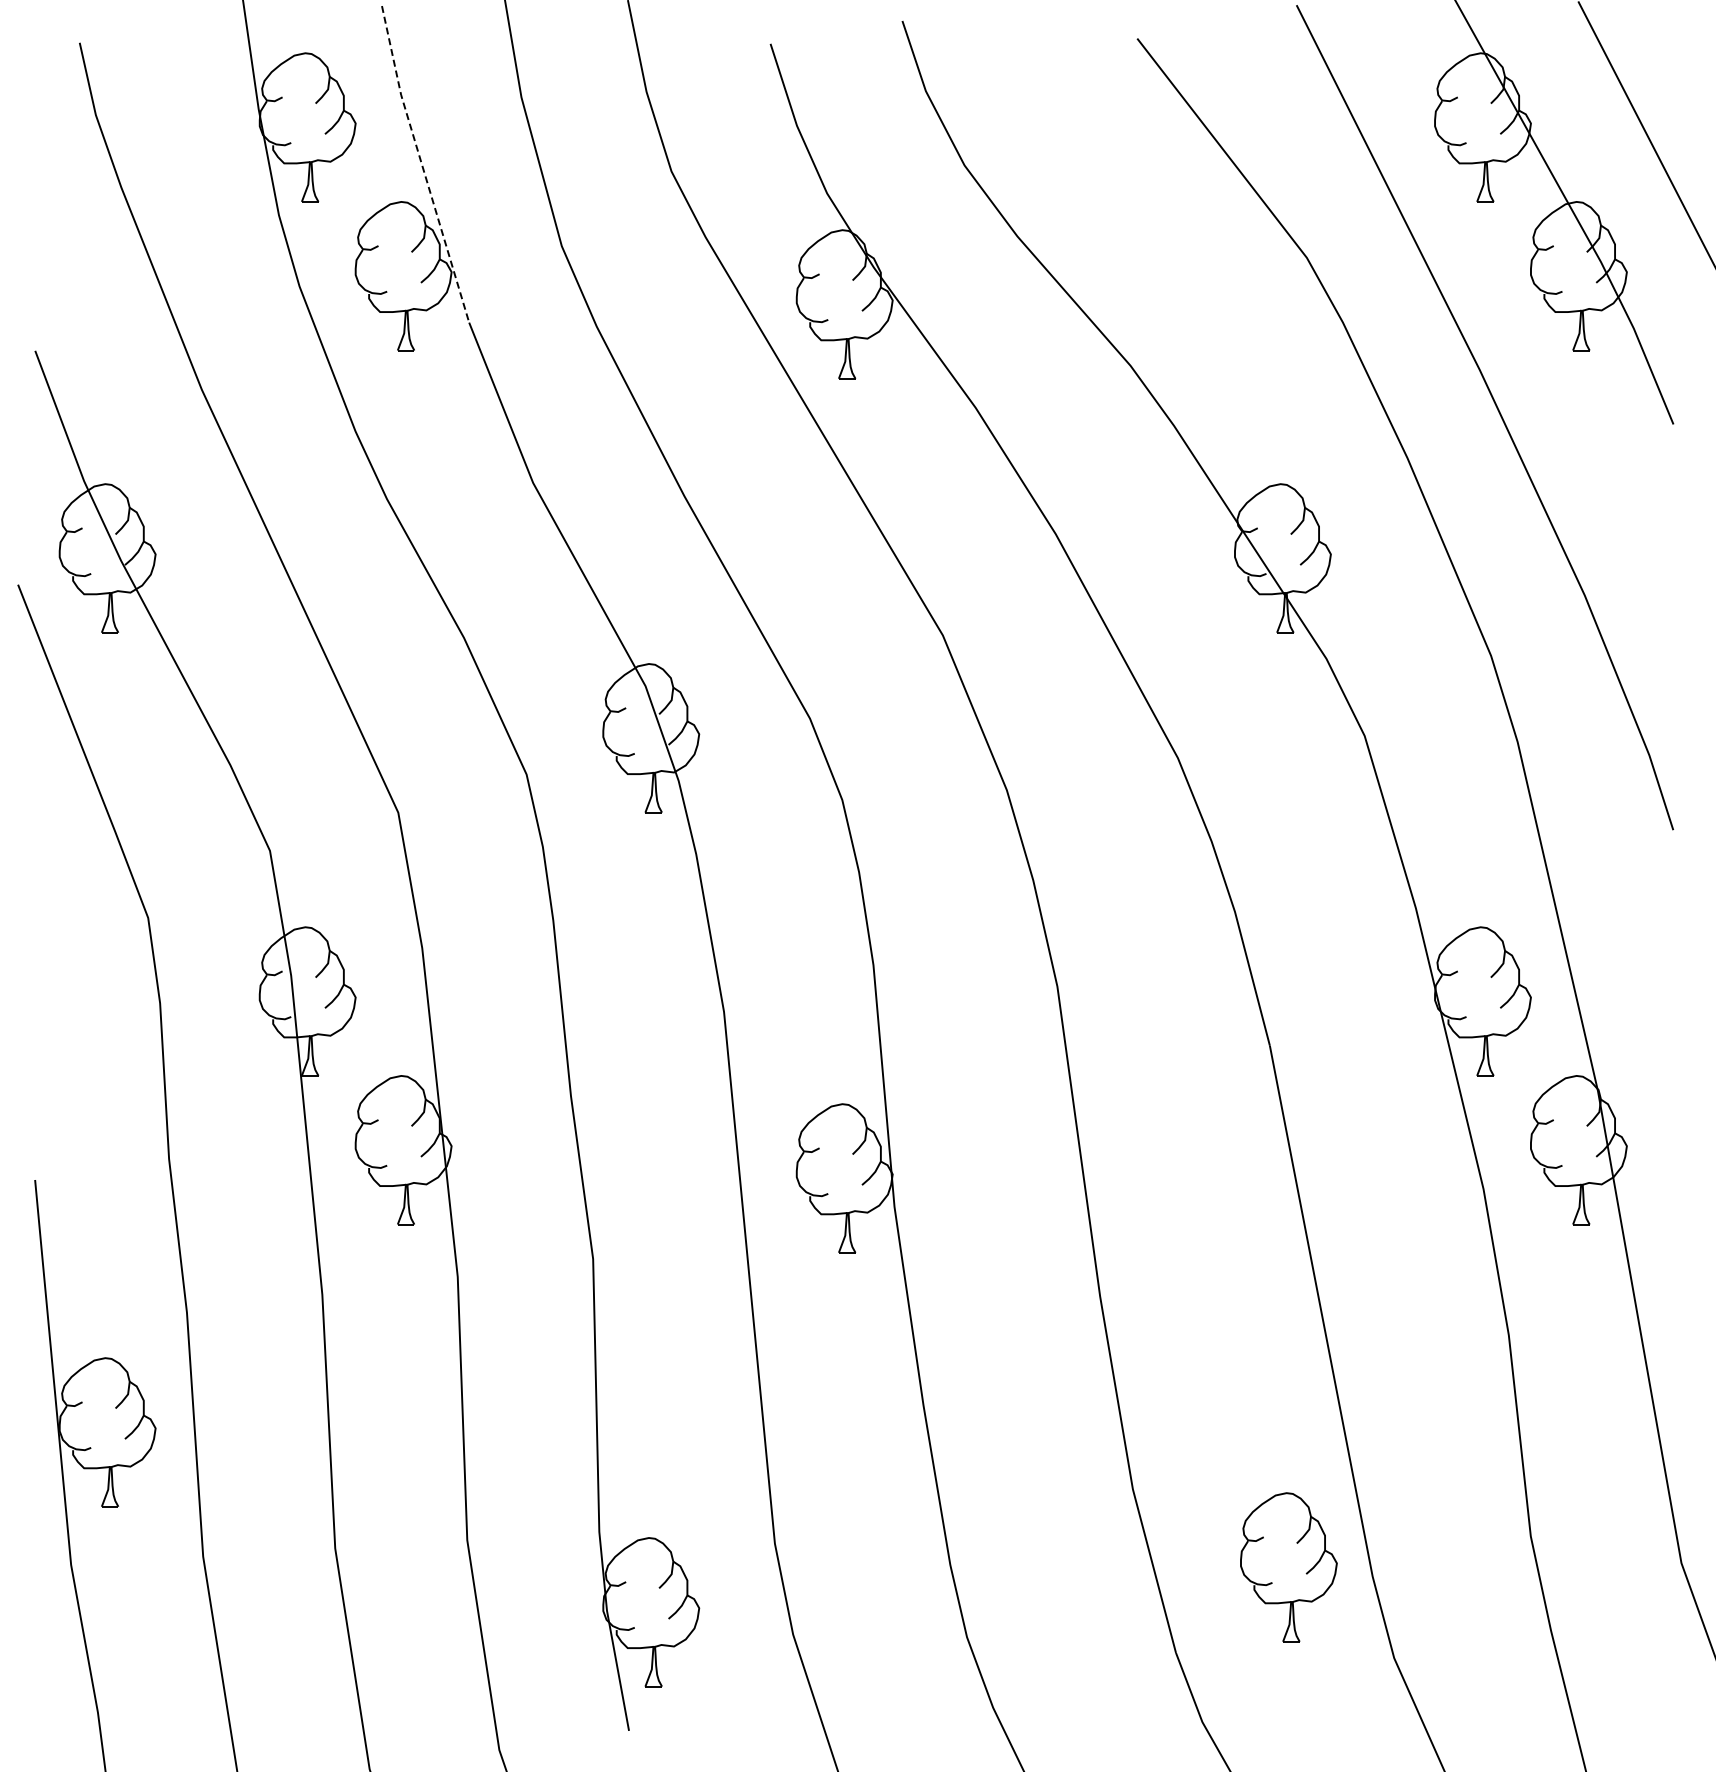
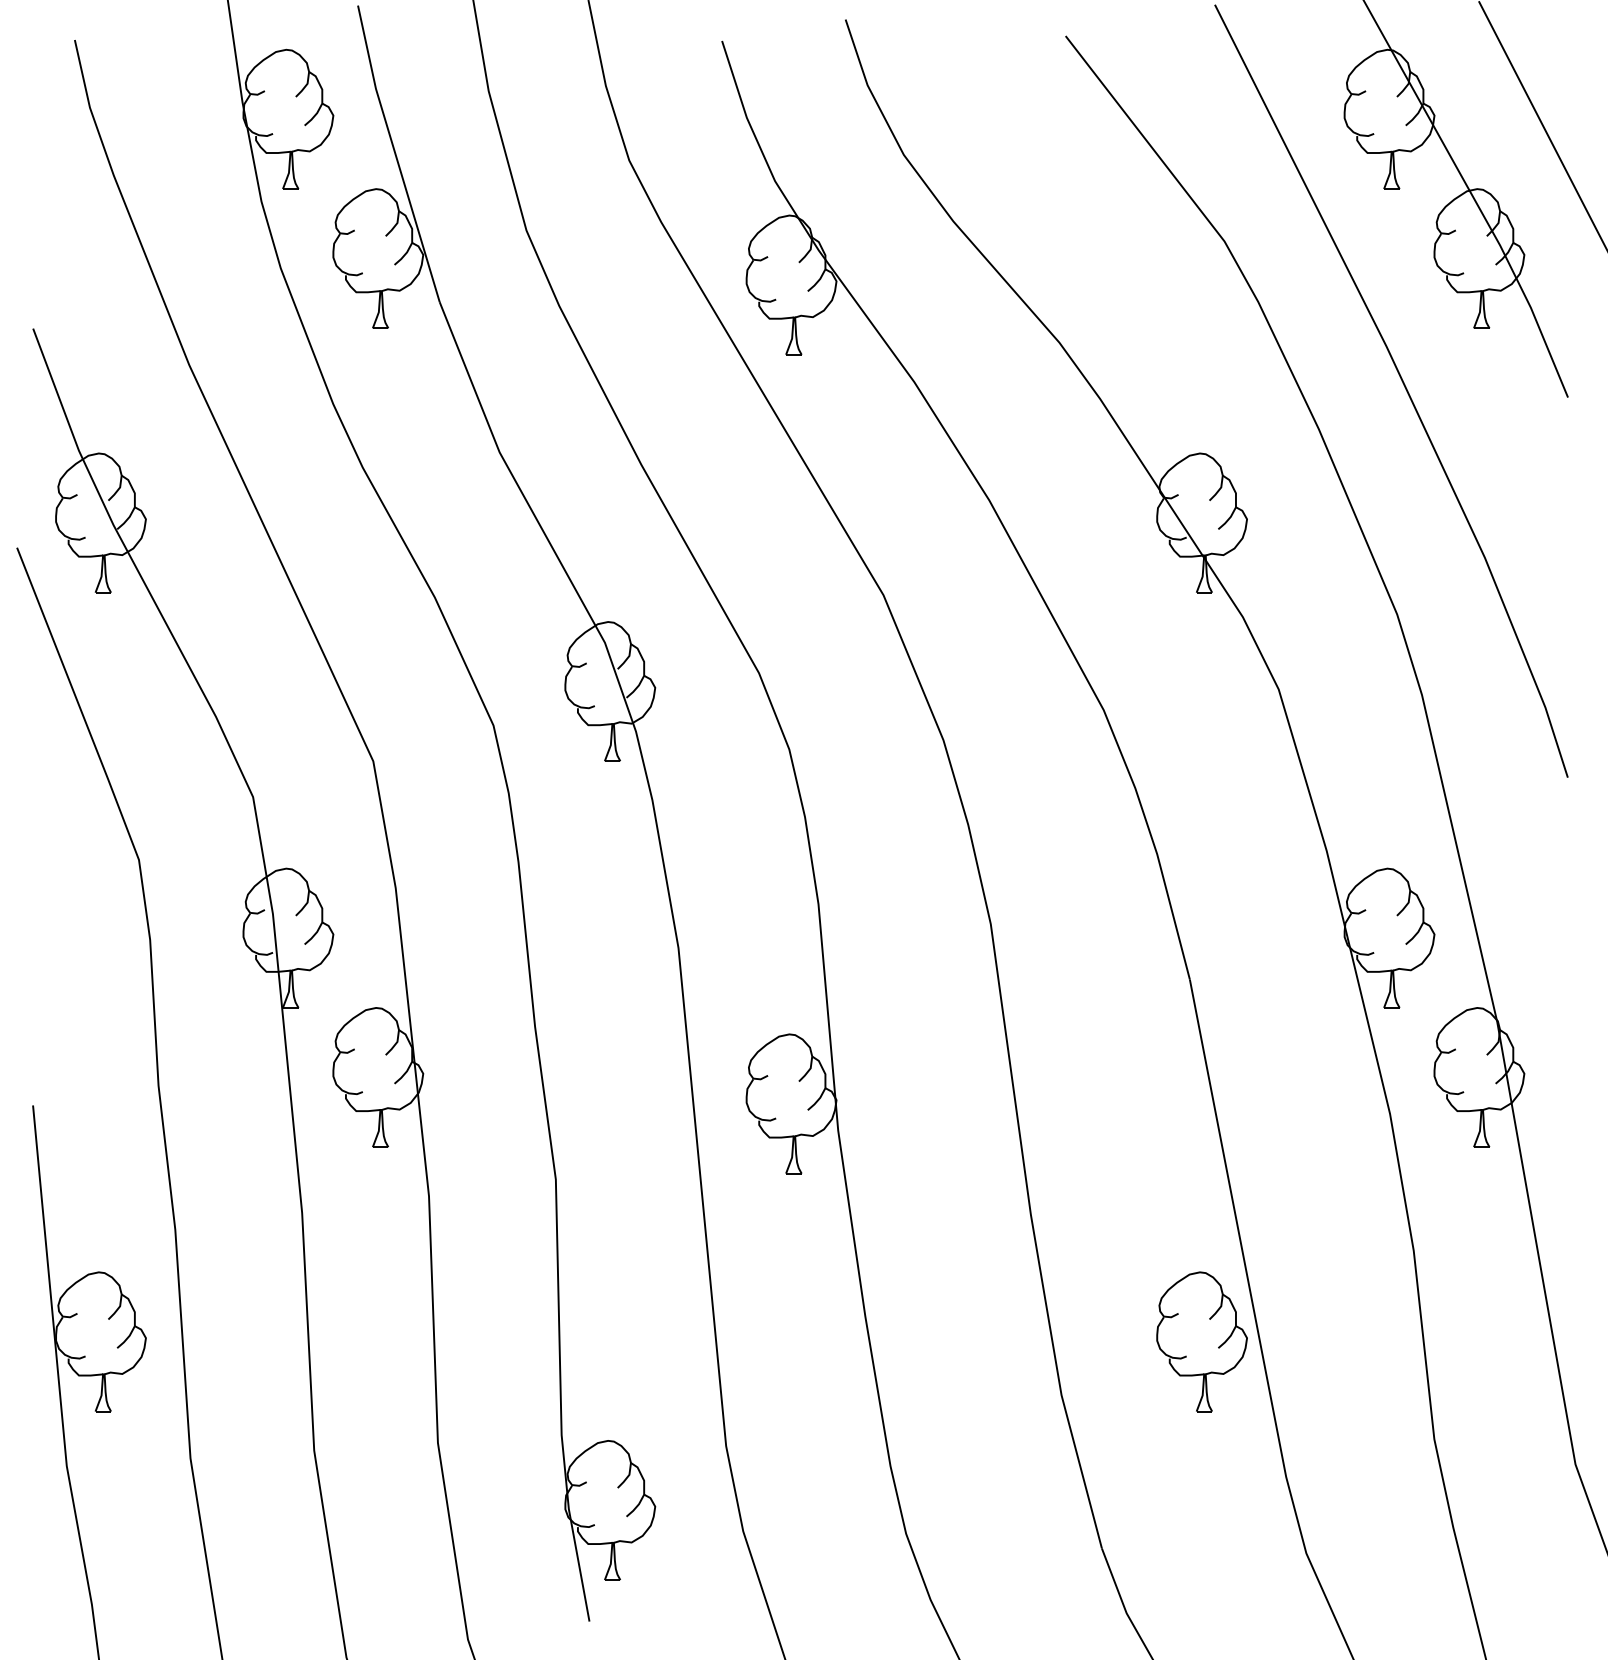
line: (422, 164) -> (395, 154), dashed -> solid
part: (1288, 1567) -> (1201, 1342), moved

